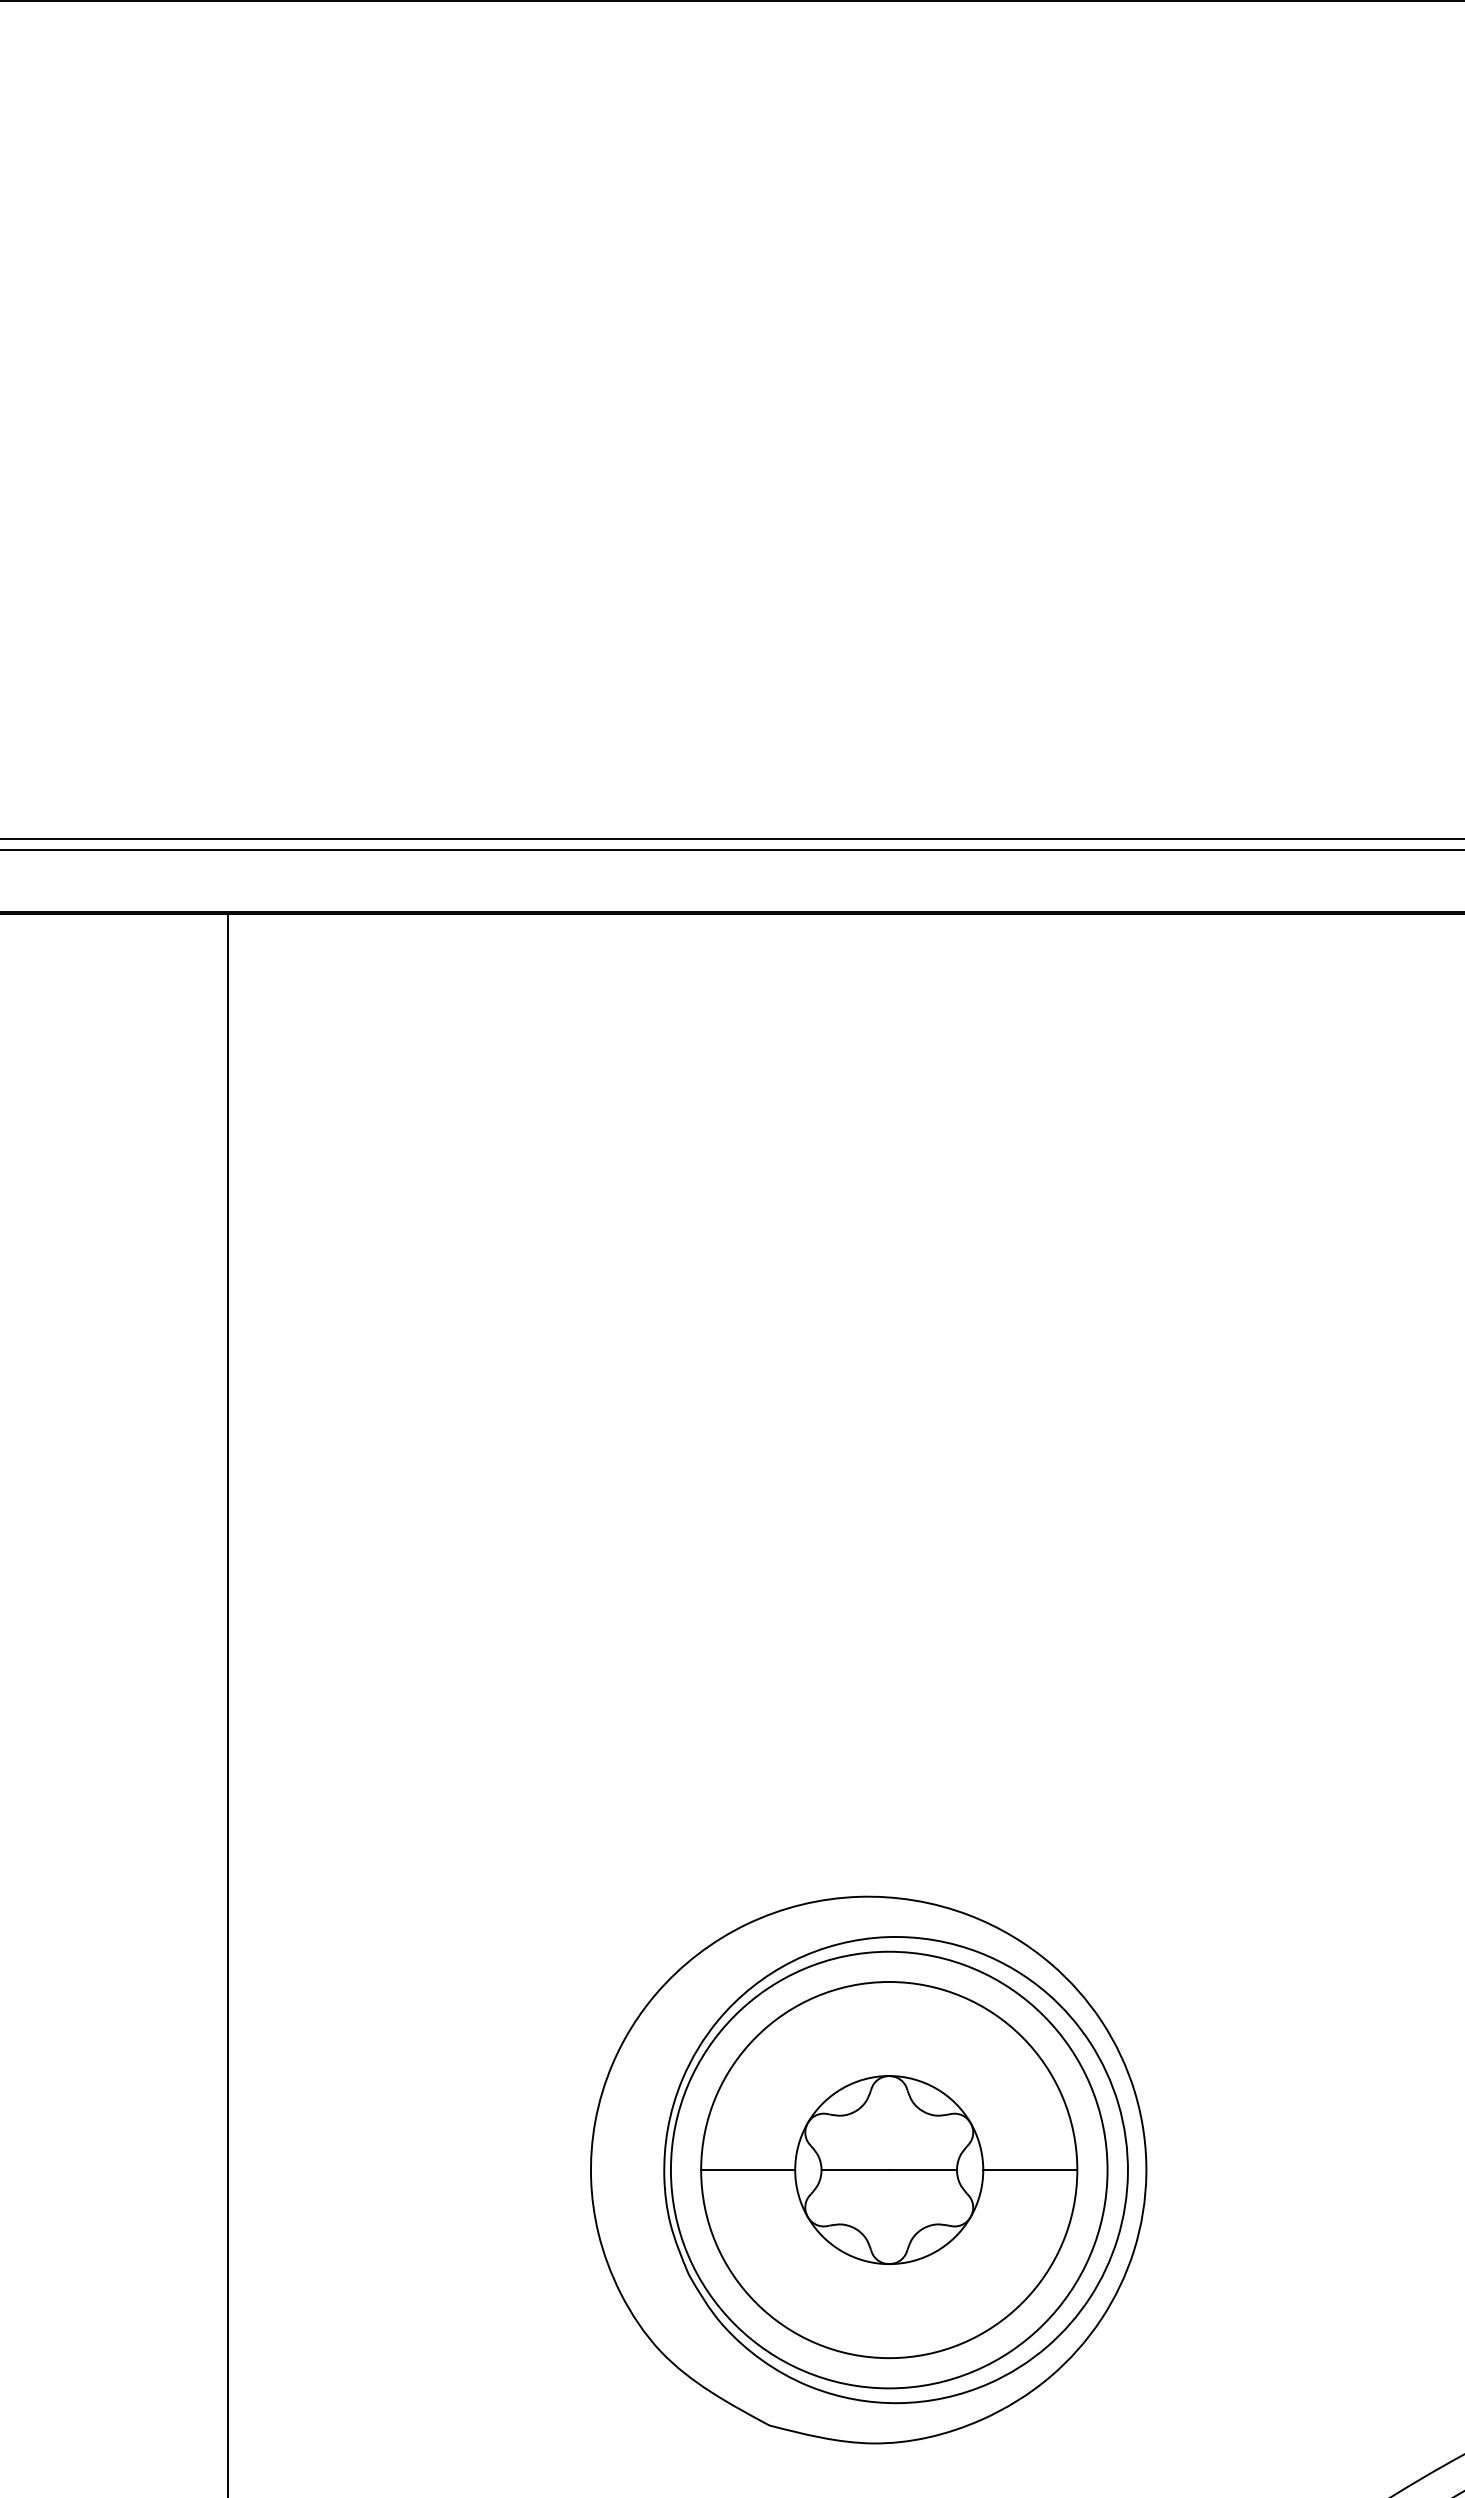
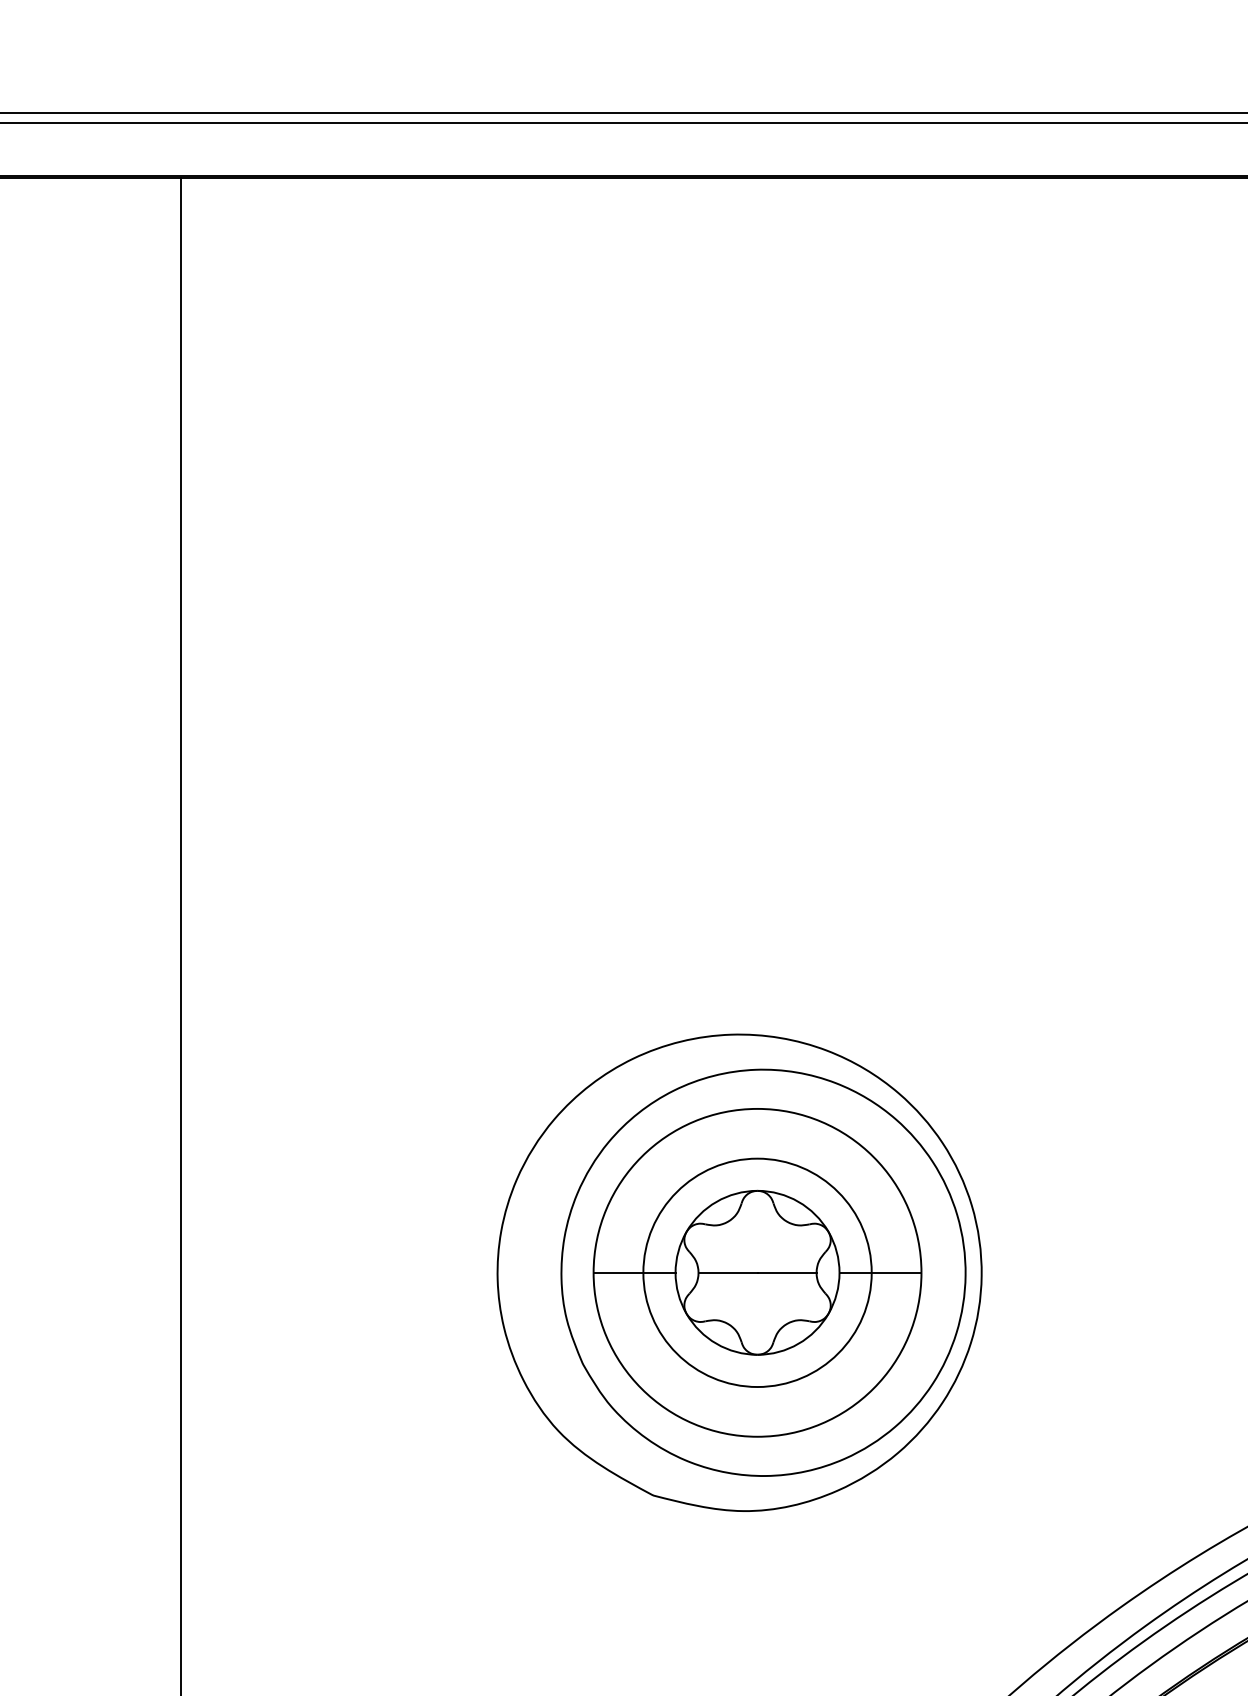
circle: (888, 2169) -> (756, 1272), size x0.6

